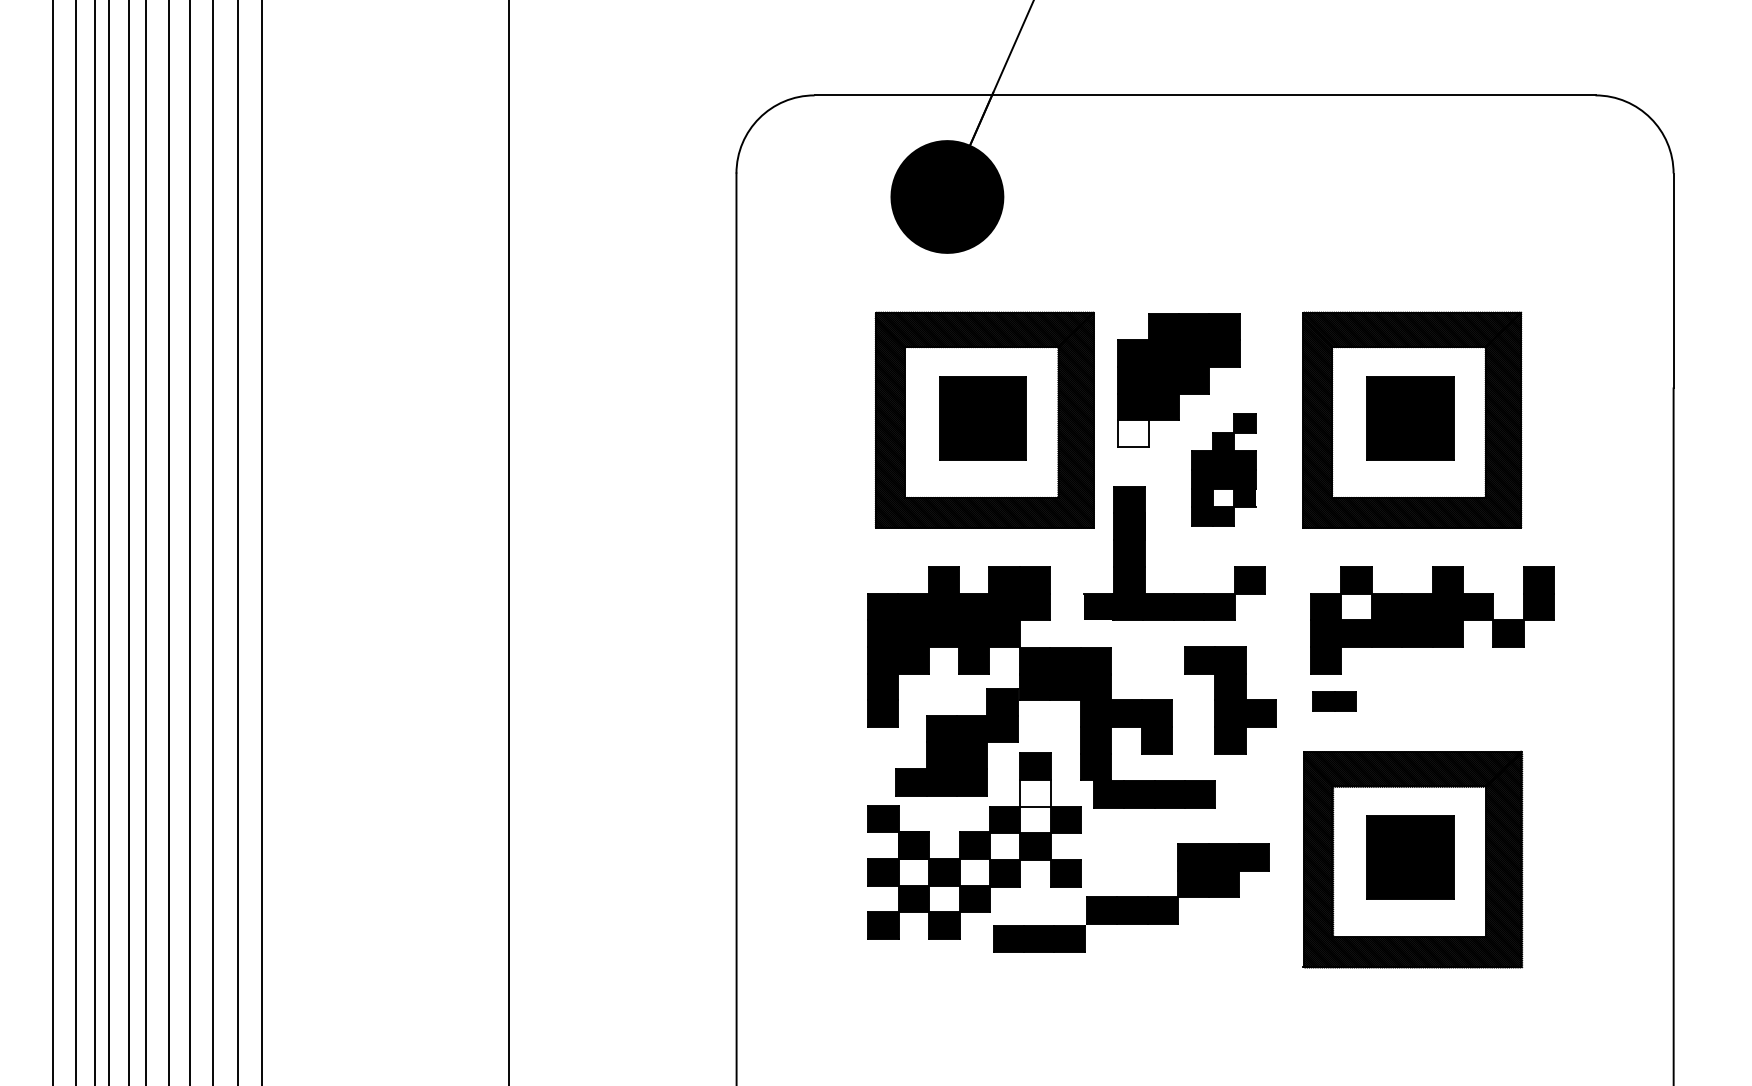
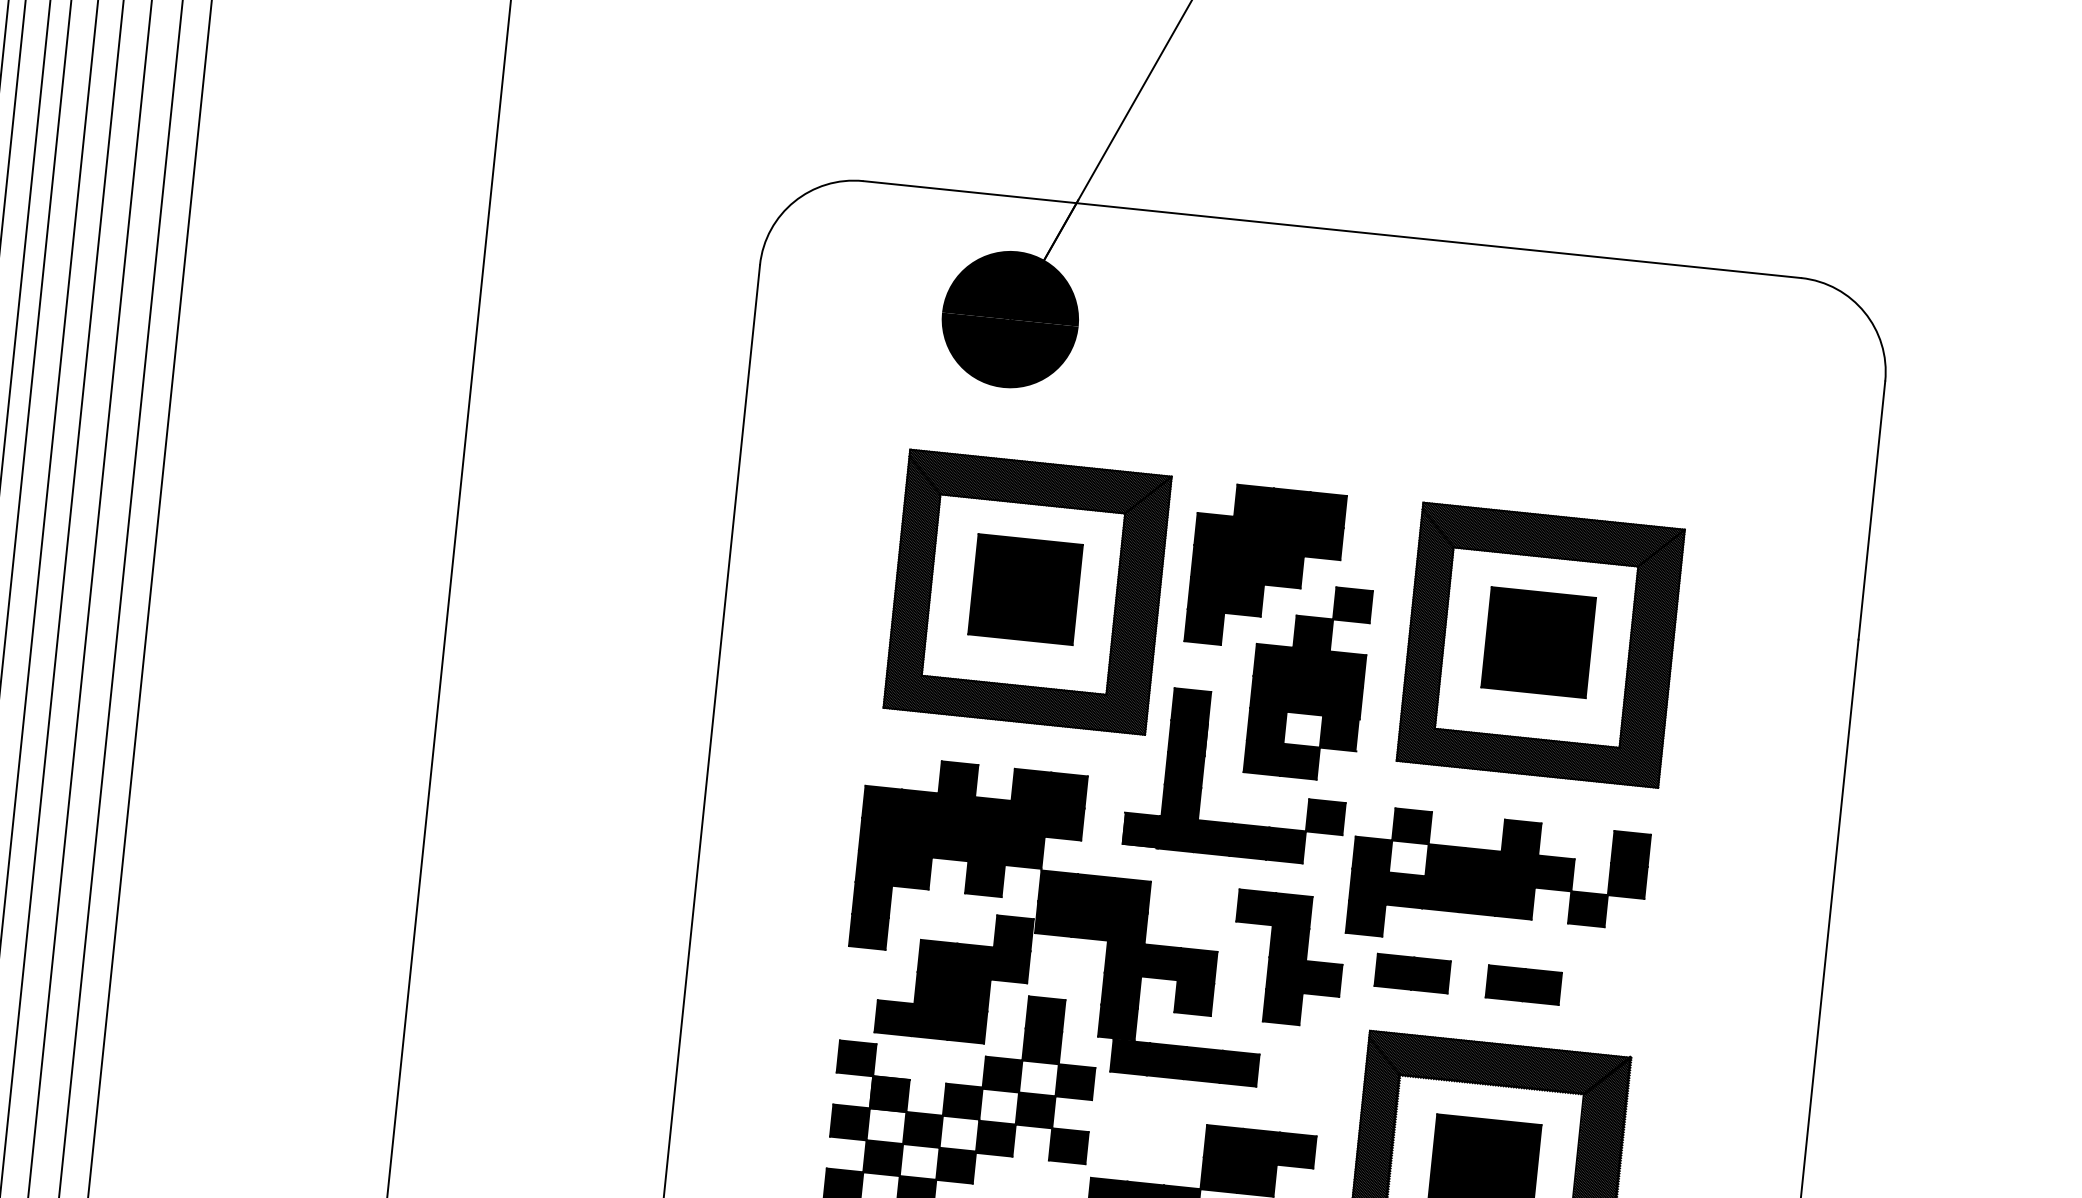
fill: (1133, 433) -> (1204, 626), added
part: (1223, 469) -> (1308, 681), size x1.43
part: (1432, 620) -> (1498, 883), moved
part: (1334, 701) -> (1412, 973), size x1.43
part: (1427, 701) -> (1524, 984), added
fill: (1035, 792) -> (1042, 1045), added

